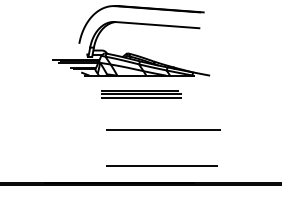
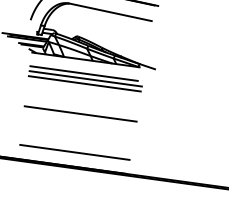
part: (141, 93) -> (85, 77), size x1.43
line: (163, 129) -> (80, 113), moved
line: (161, 165) -> (74, 152), moved

